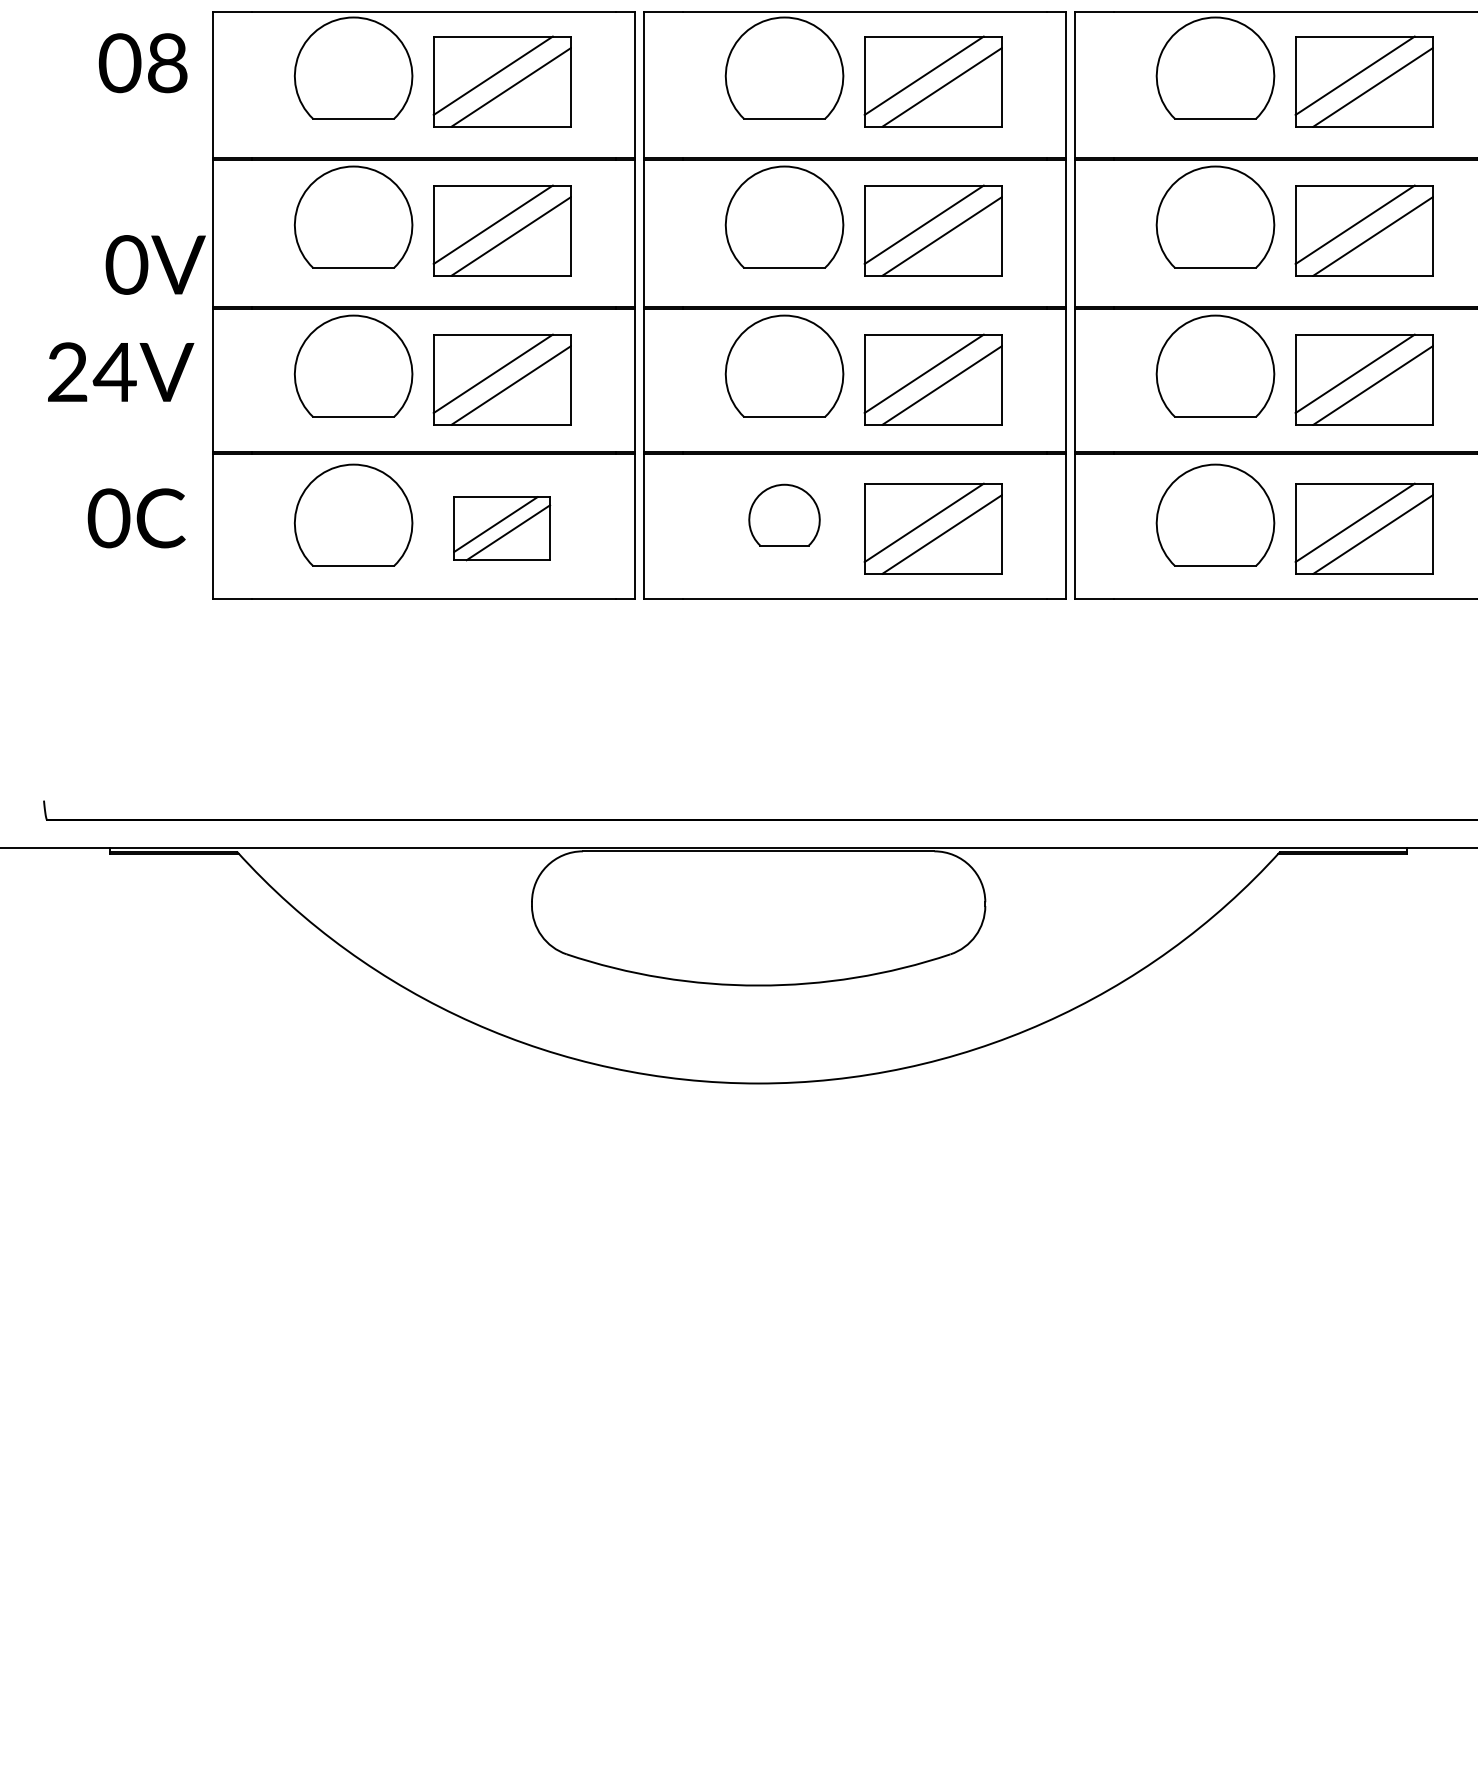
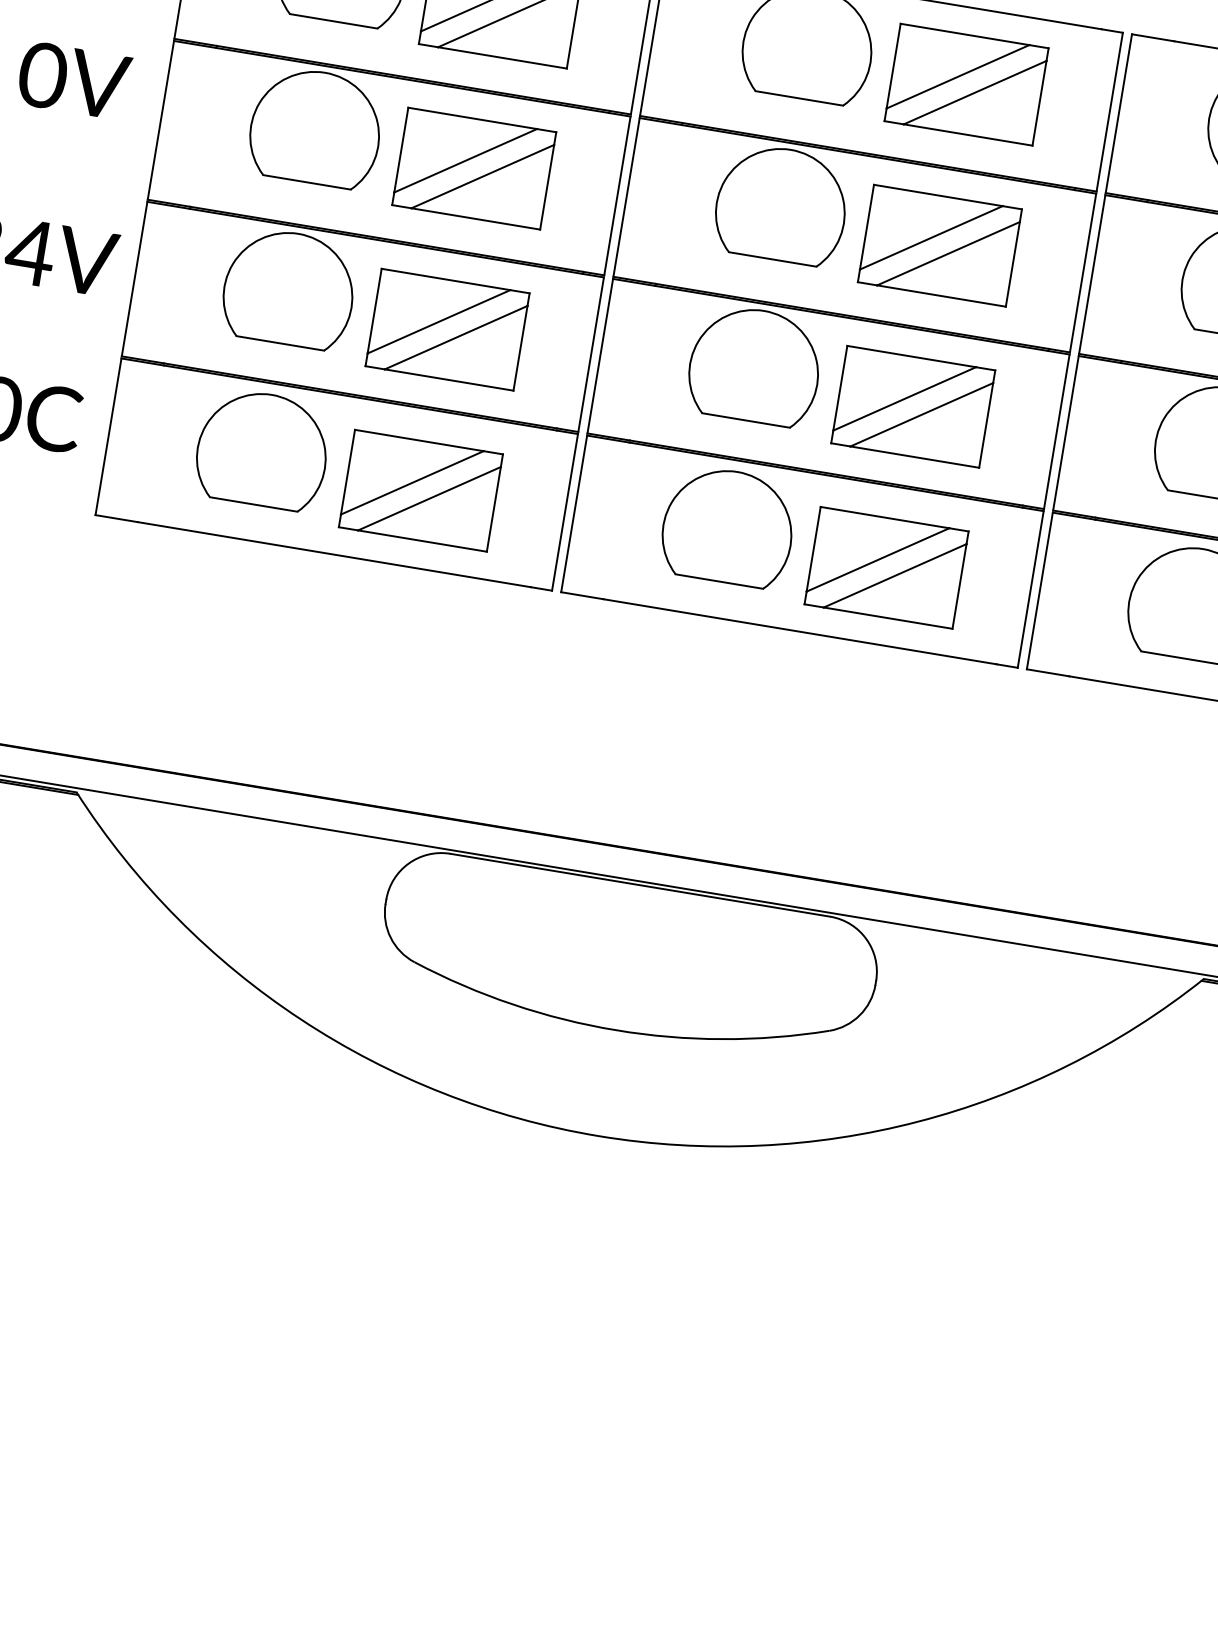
text: (155, 264) -> (74, 80), moved
part: (784, 514) -> (728, 525), size x1.67
part: (501, 528) -> (420, 490), size x1.43

